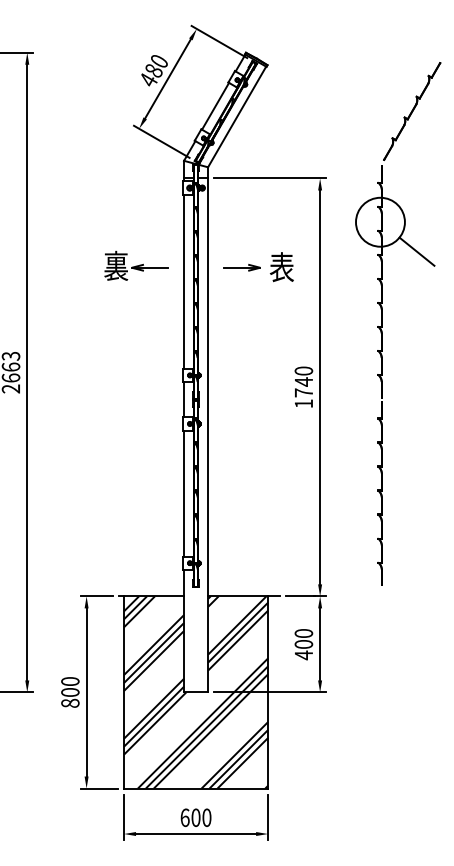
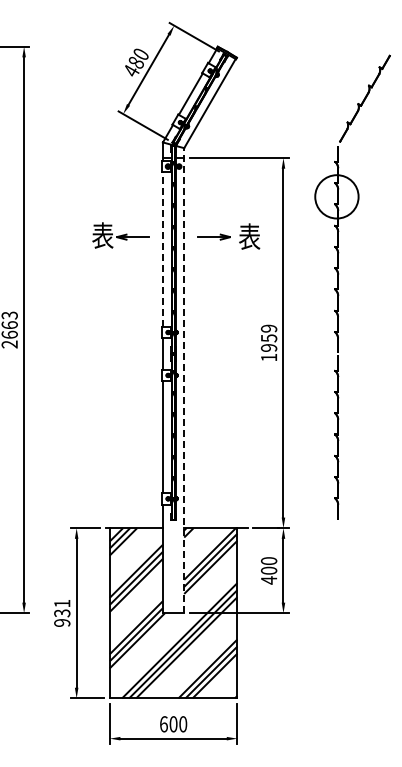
line: (416, 251) -> (368, 222), removed
text: (115, 267) -> (102, 236), 裏 -> 表
line: (183, 281) -> (162, 249), solid -> dashed
text: (303, 381) -> (268, 337), 1740 -> 1959
line: (208, 429) -> (184, 380), solid -> dashed
text: (70, 691) -> (62, 612), 800 -> 931

